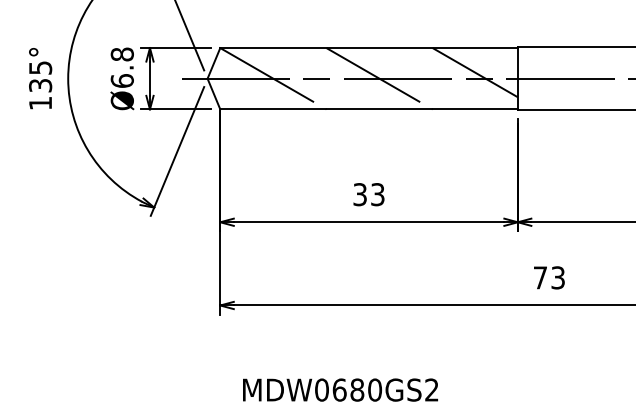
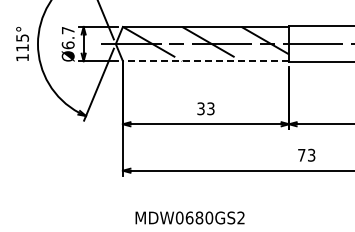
text: (121, 54) -> (67, 30), Ø6.8 -> Ø6.7
text: (40, 84) -> (22, 47), 135° -> 115°
line: (368, 109) -> (205, 61), solid -> dashed

